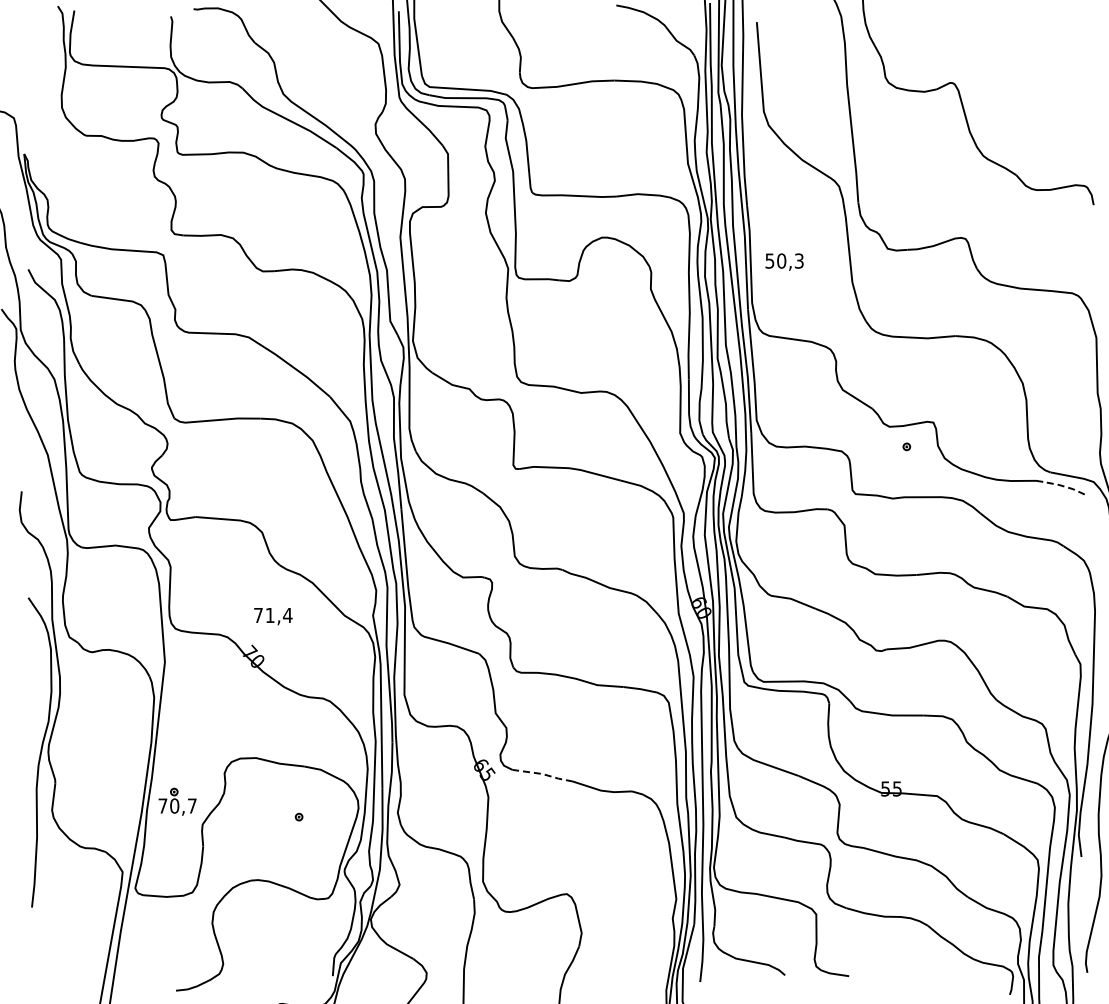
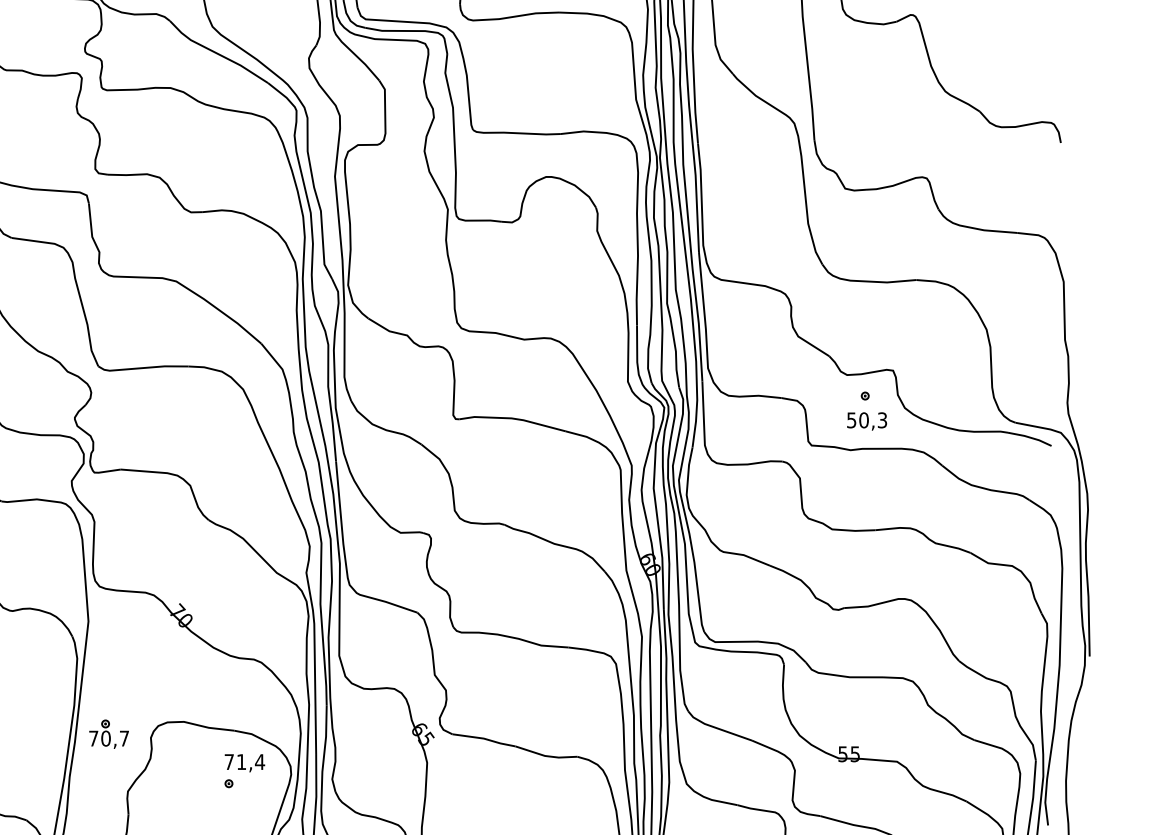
text: (784, 261) -> (866, 420), moved
line: (1063, 486) -> (1029, 437), dashed -> solid
text: (273, 616) -> (245, 763), moved
line: (542, 774) -> (483, 739), dashed -> solid
part: (177, 801) -> (108, 733), moved

